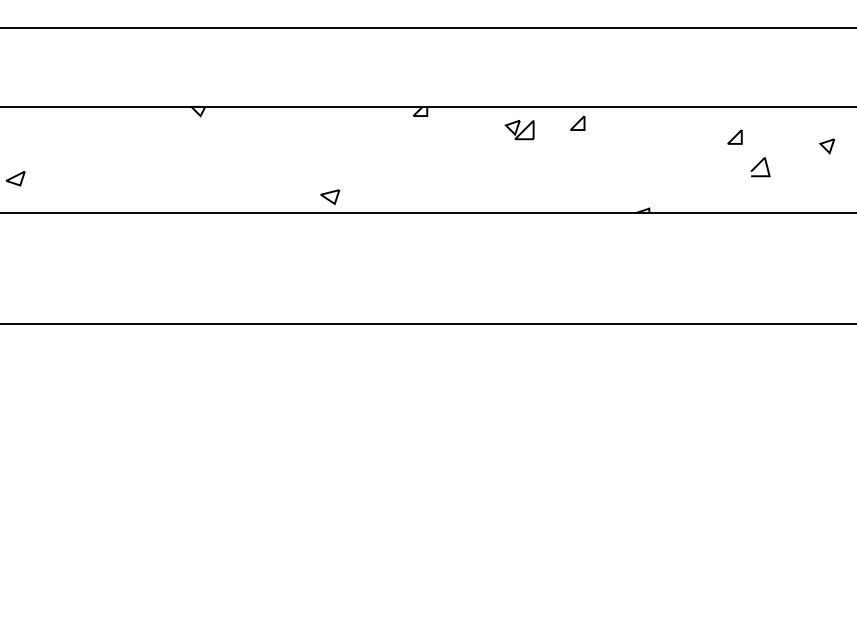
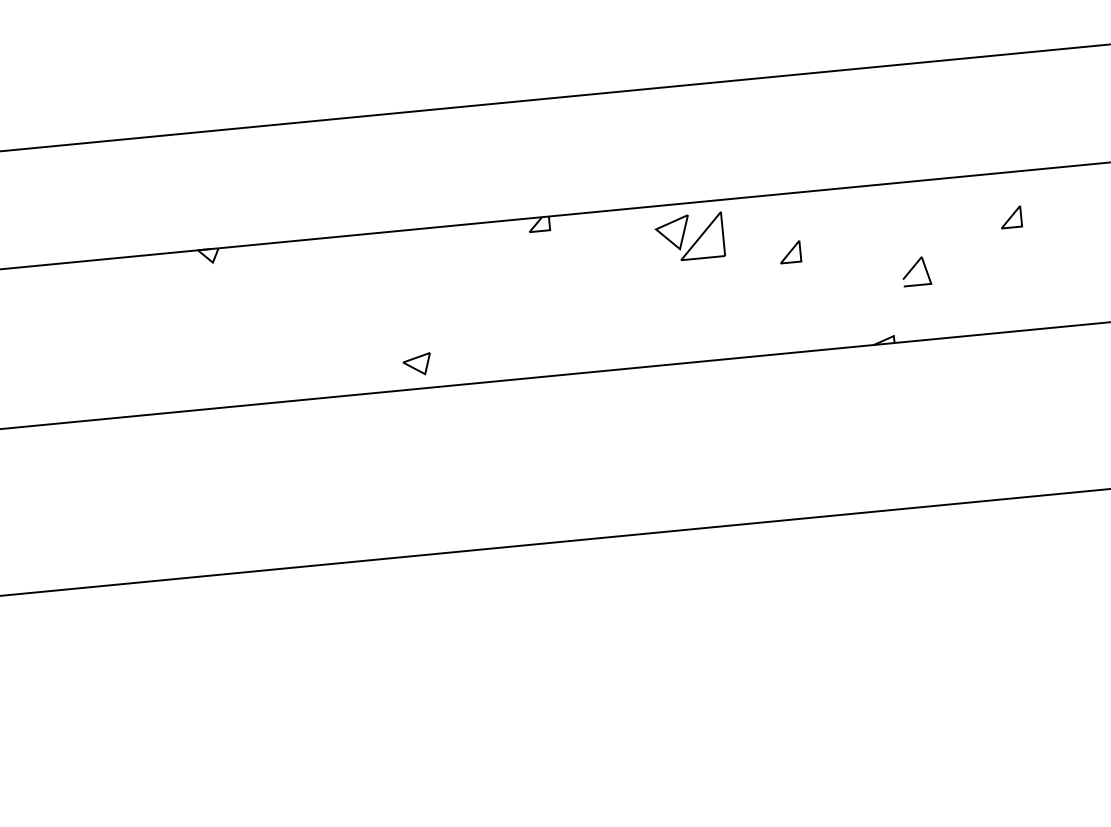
part: (577, 122) -> (789, 251), moved
part: (519, 130) -> (689, 238), size x1.6
part: (760, 167) -> (916, 272), moved

